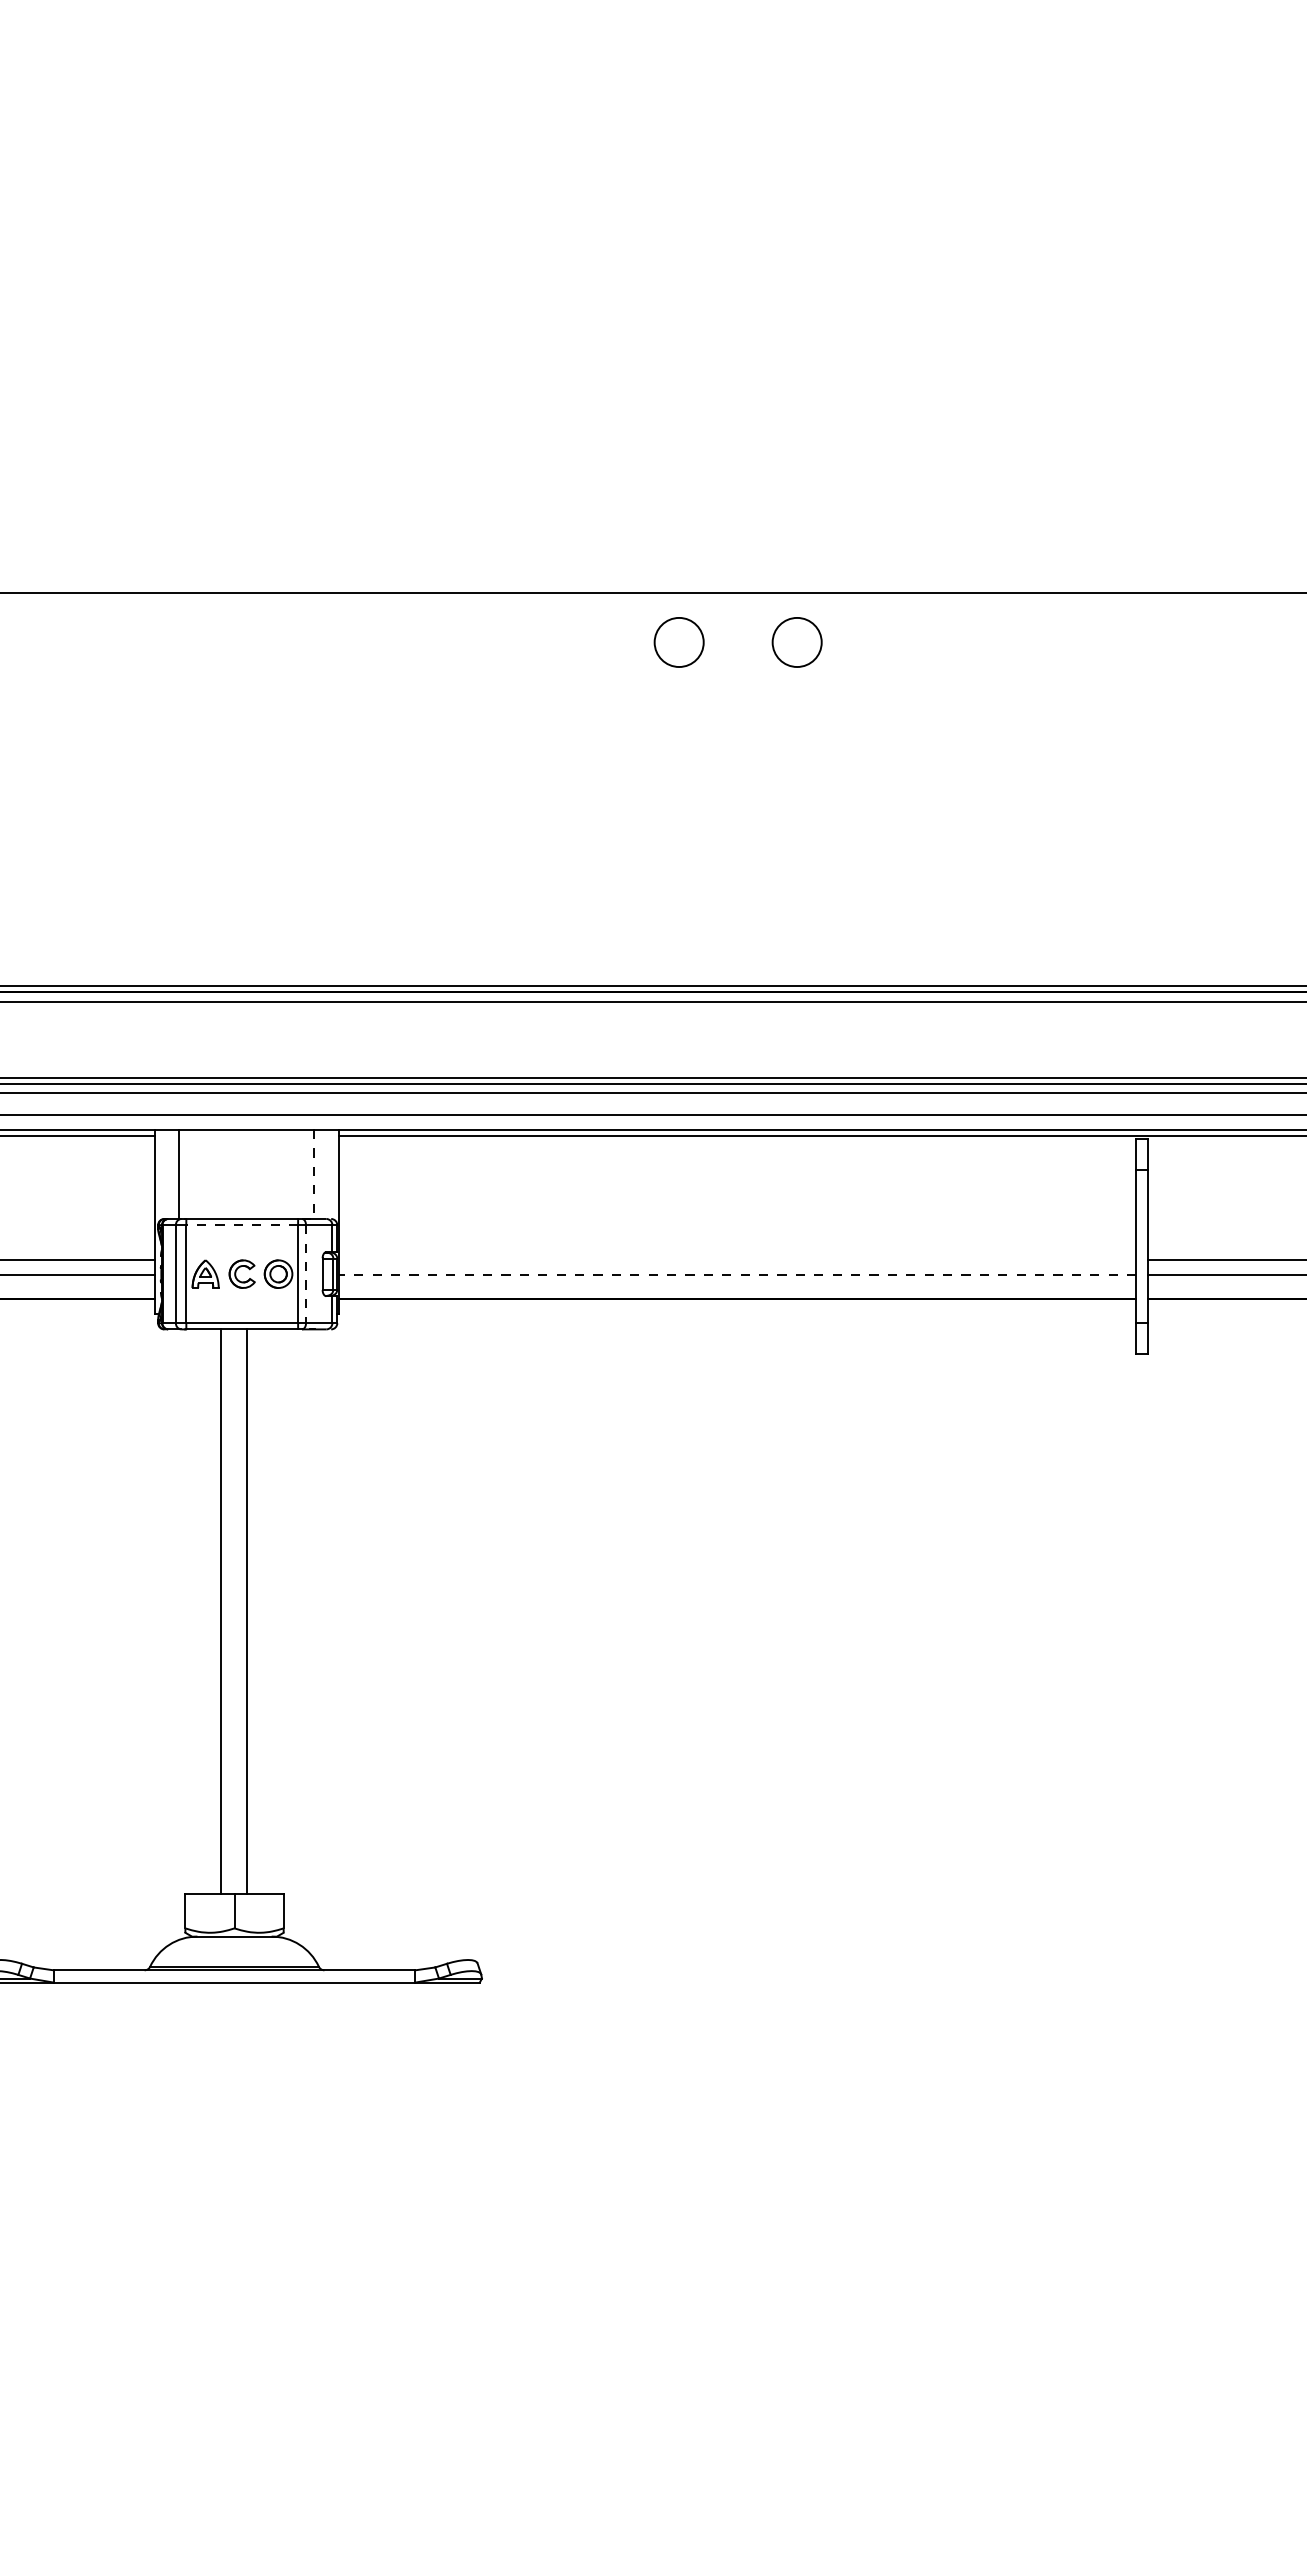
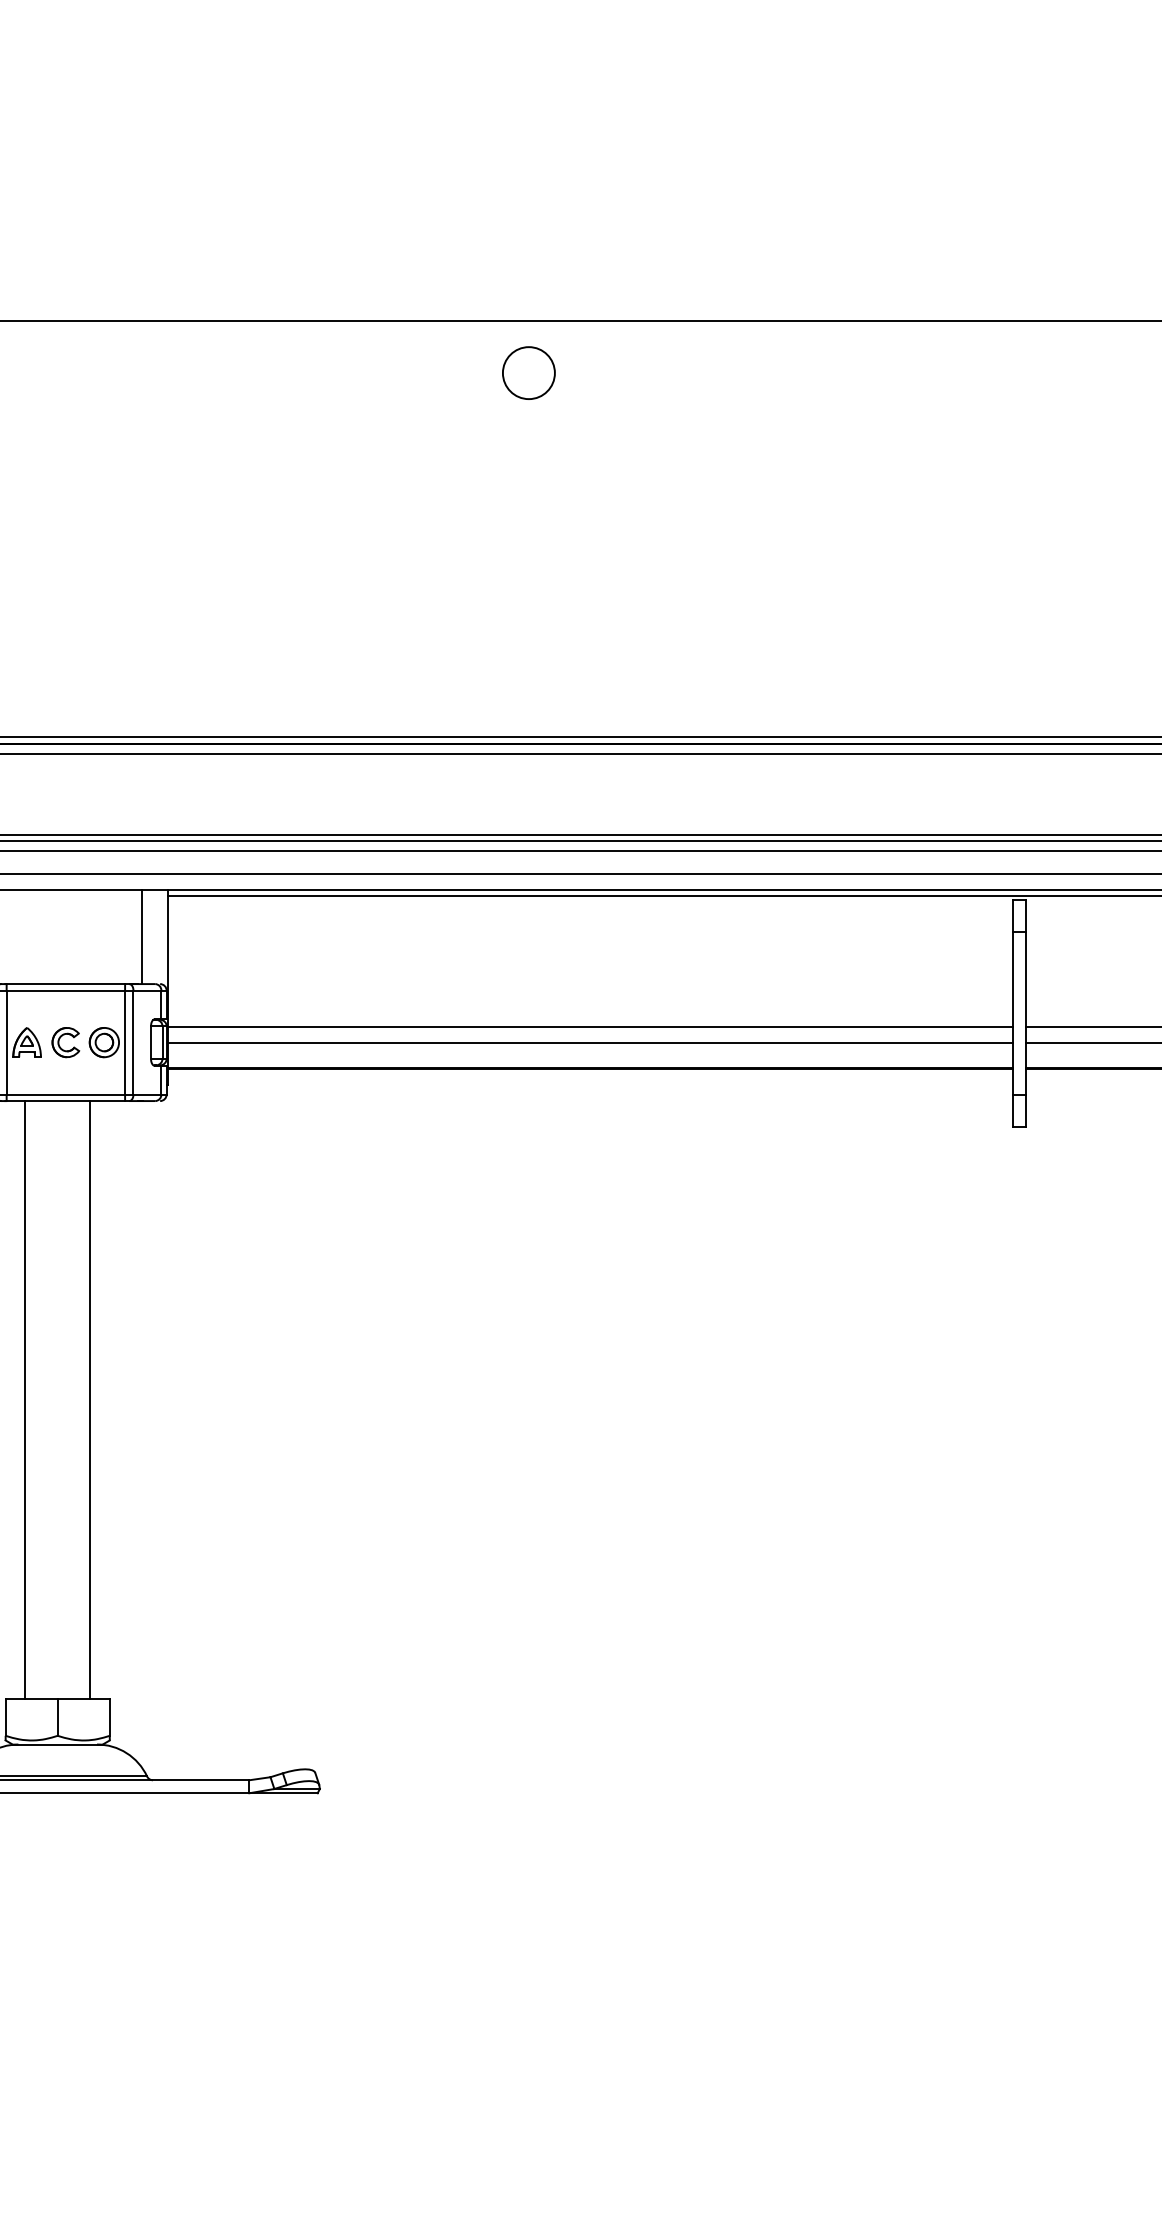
circle: (796, 642) -> (653, 373), removed
line: (314, 1175) -> (142, 937), dashed -> solid
line: (242, 1225) -> (66, 990), dashed -> solid
line: (737, 1259) -> (590, 1027), added
line: (306, 1274) -> (133, 1042), dashed -> solid
line: (737, 1275) -> (590, 1043), dashed -> solid
line: (221, 1611) -> (90, 1400), moved
line: (246, 1611) -> (24, 1400), moved

